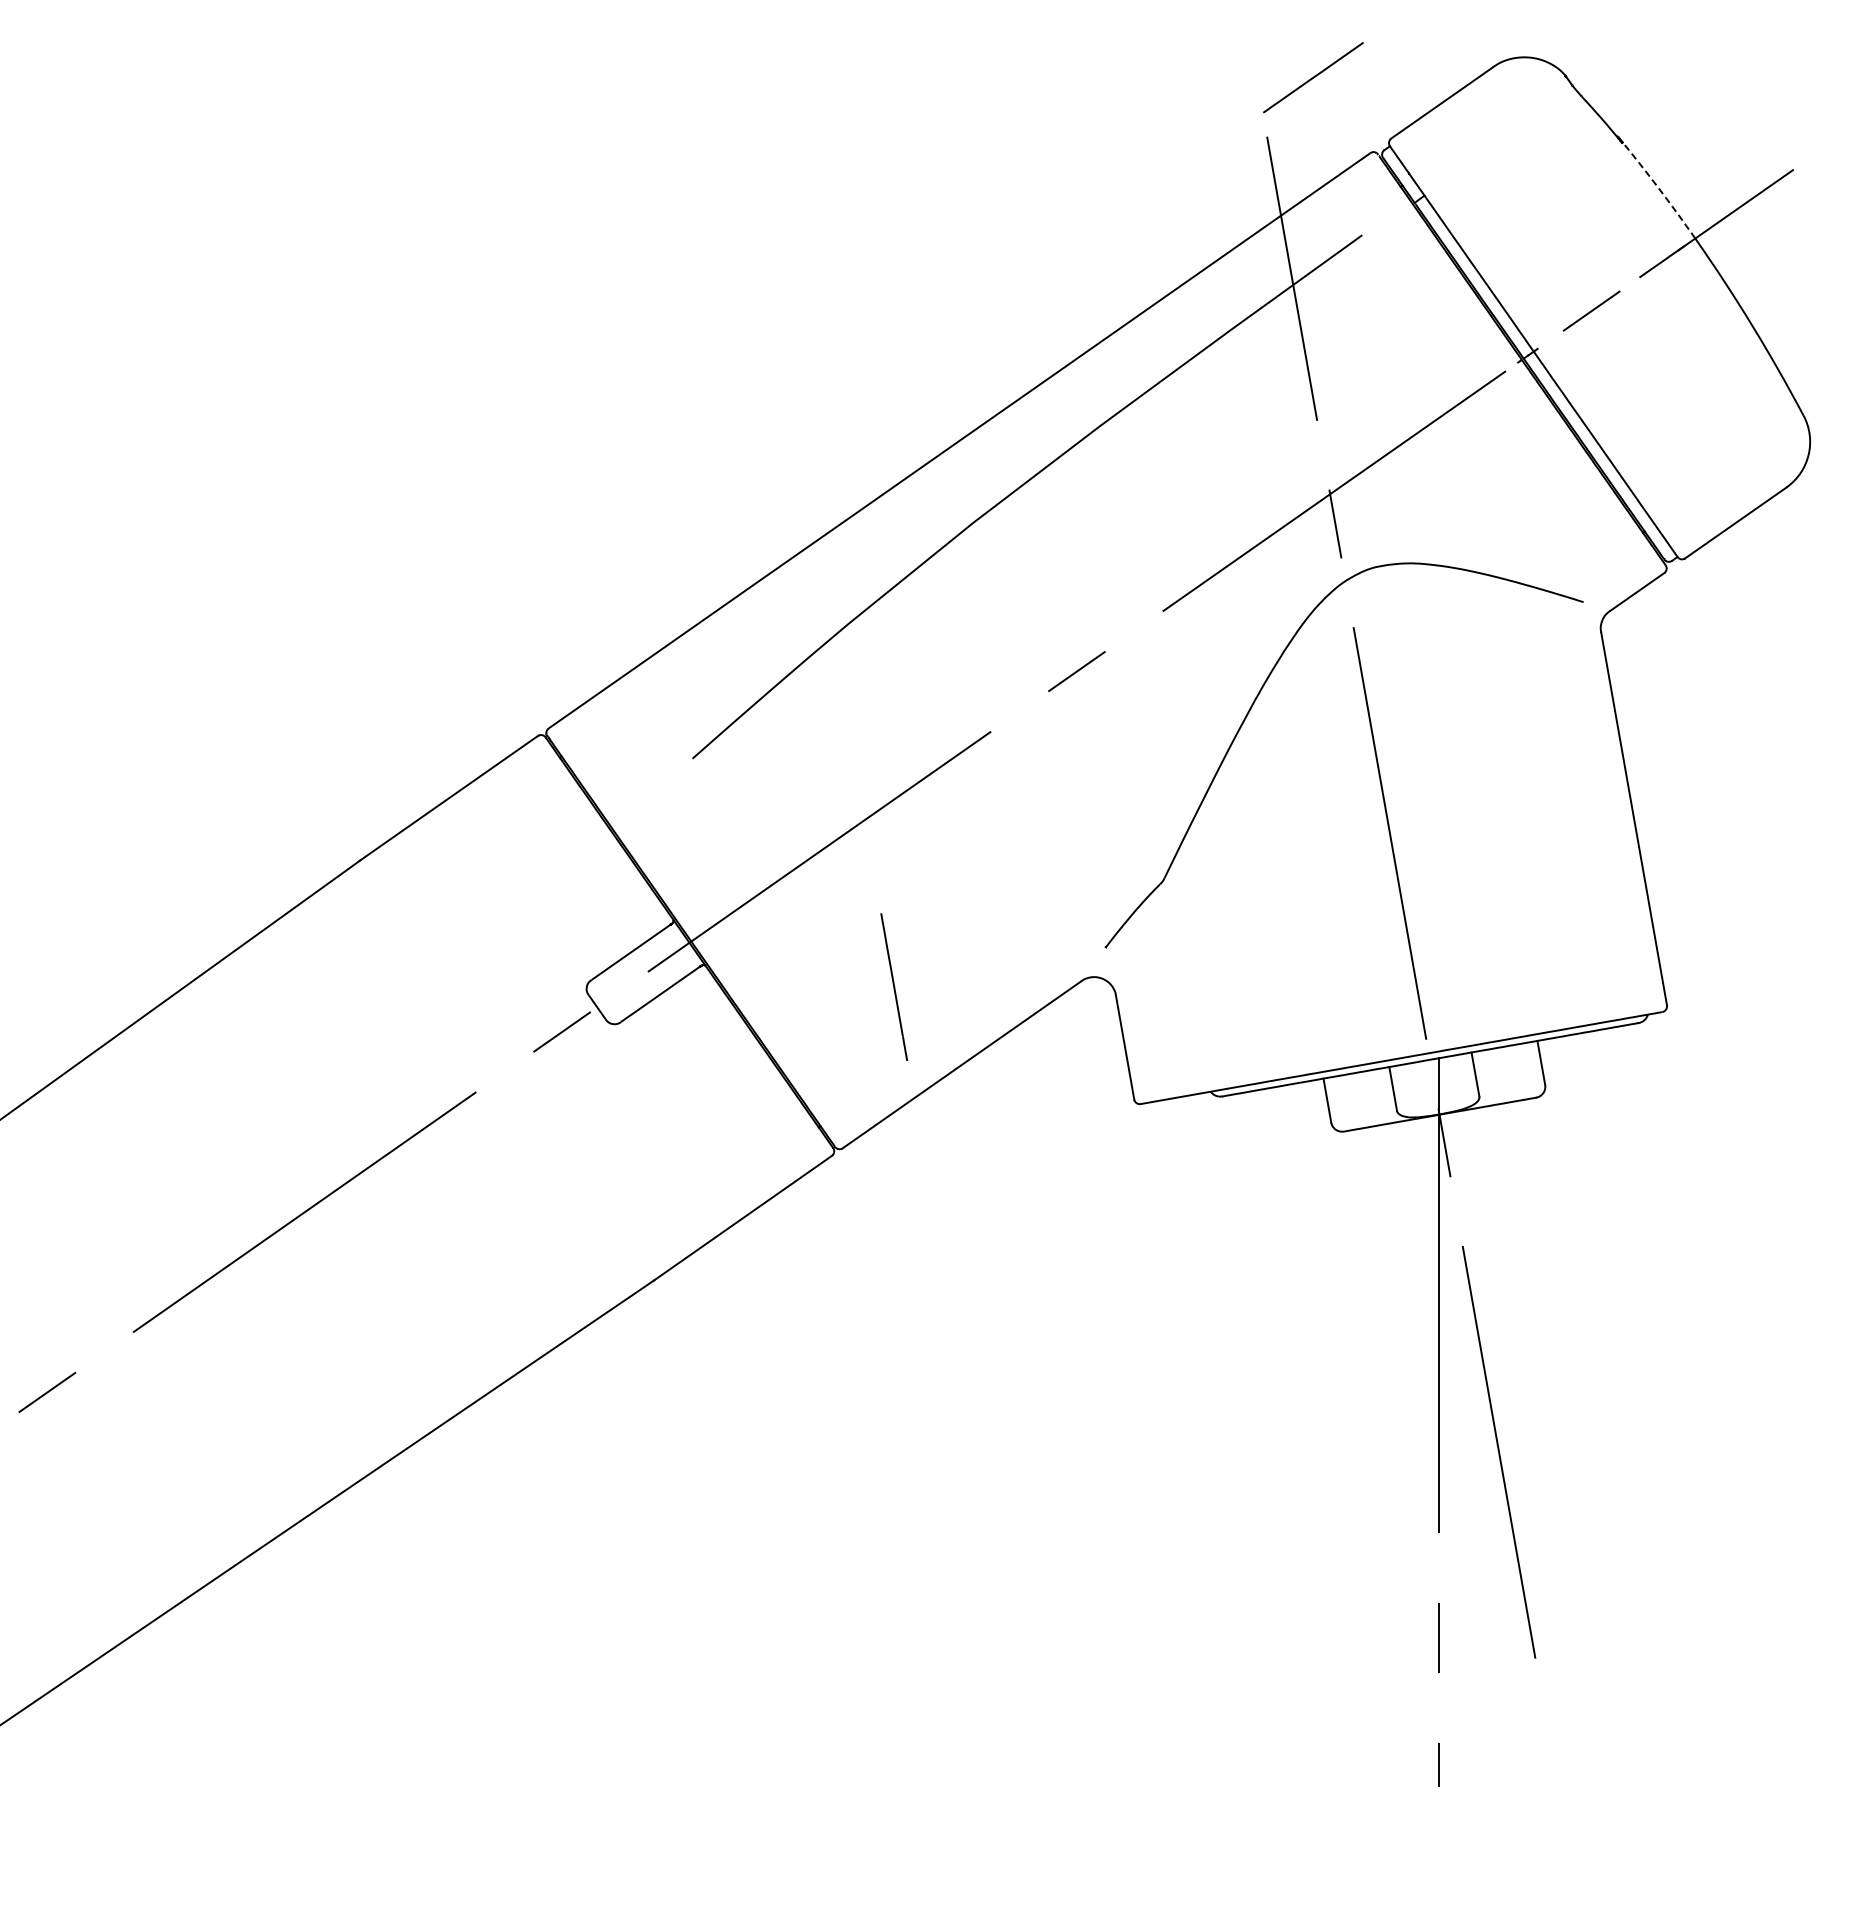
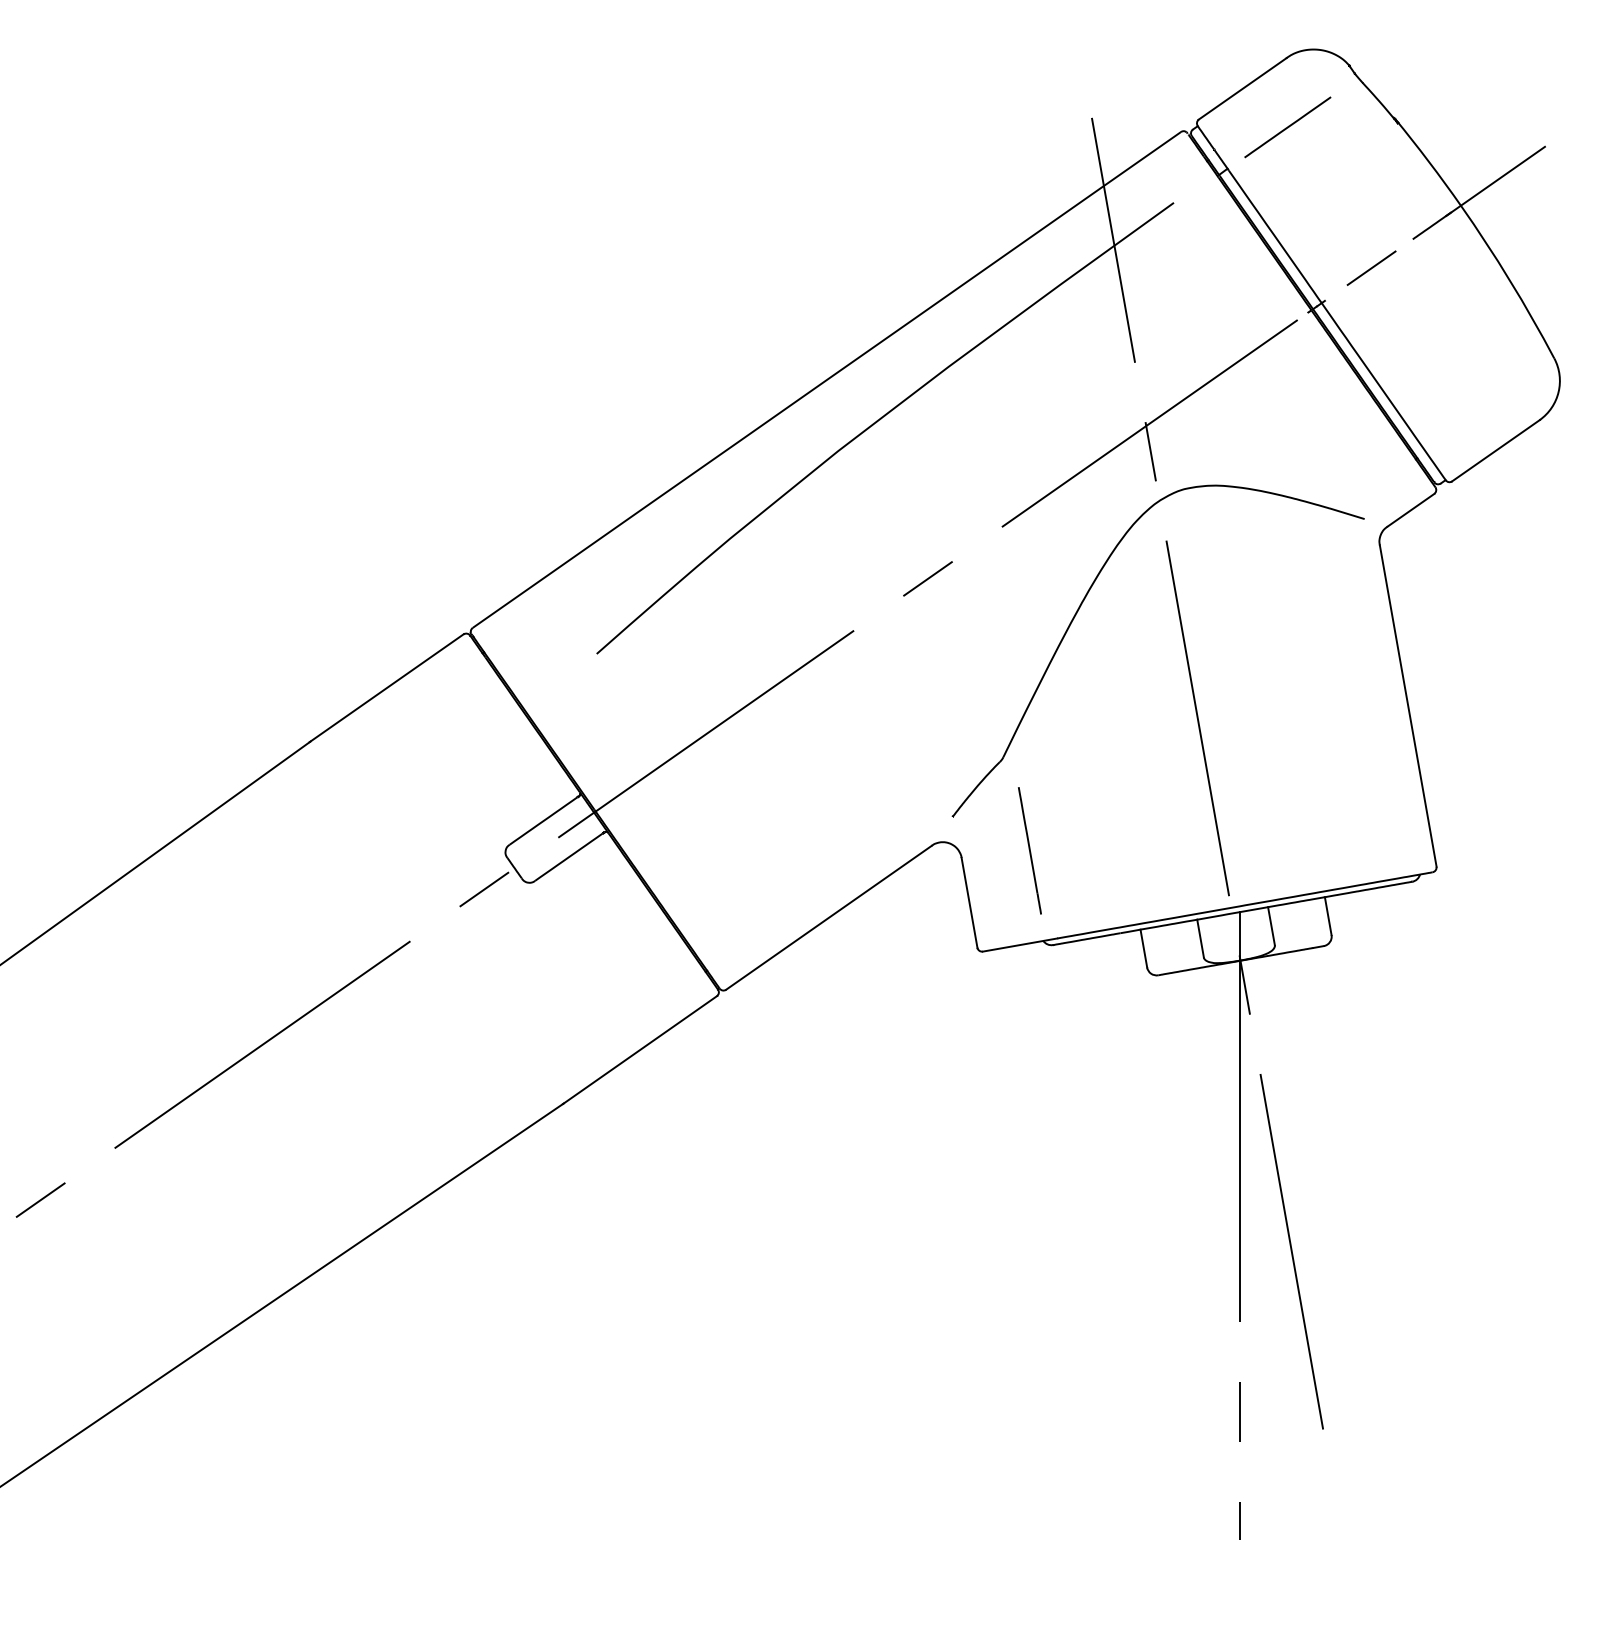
line: (1313, 77) -> (1287, 127), moved
arc: (1658, 187) -> (1429, 161), dashed -> solid
line: (893, 986) -> (1029, 850), moved

